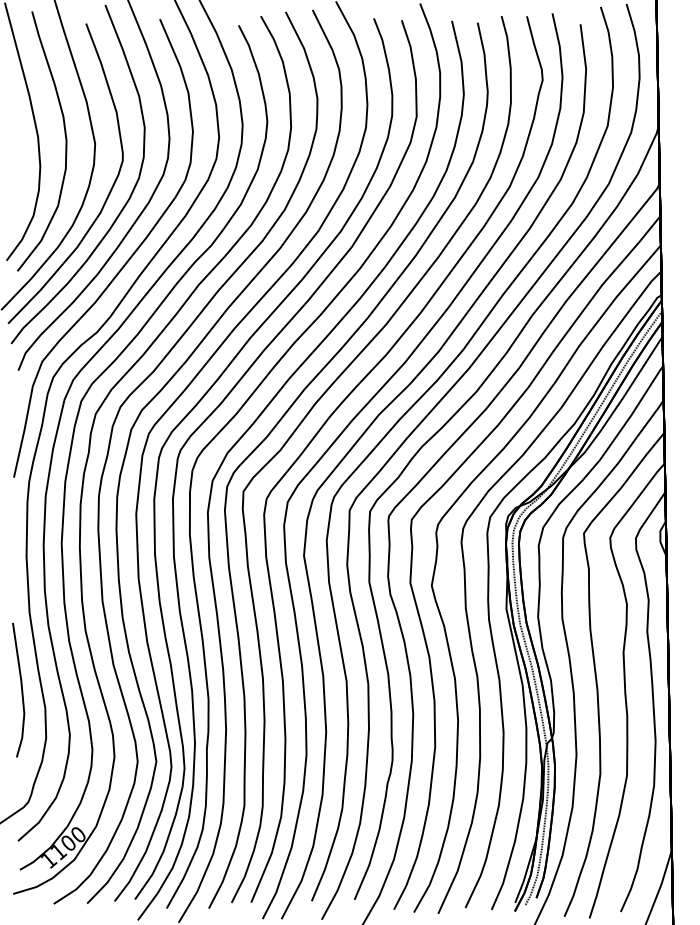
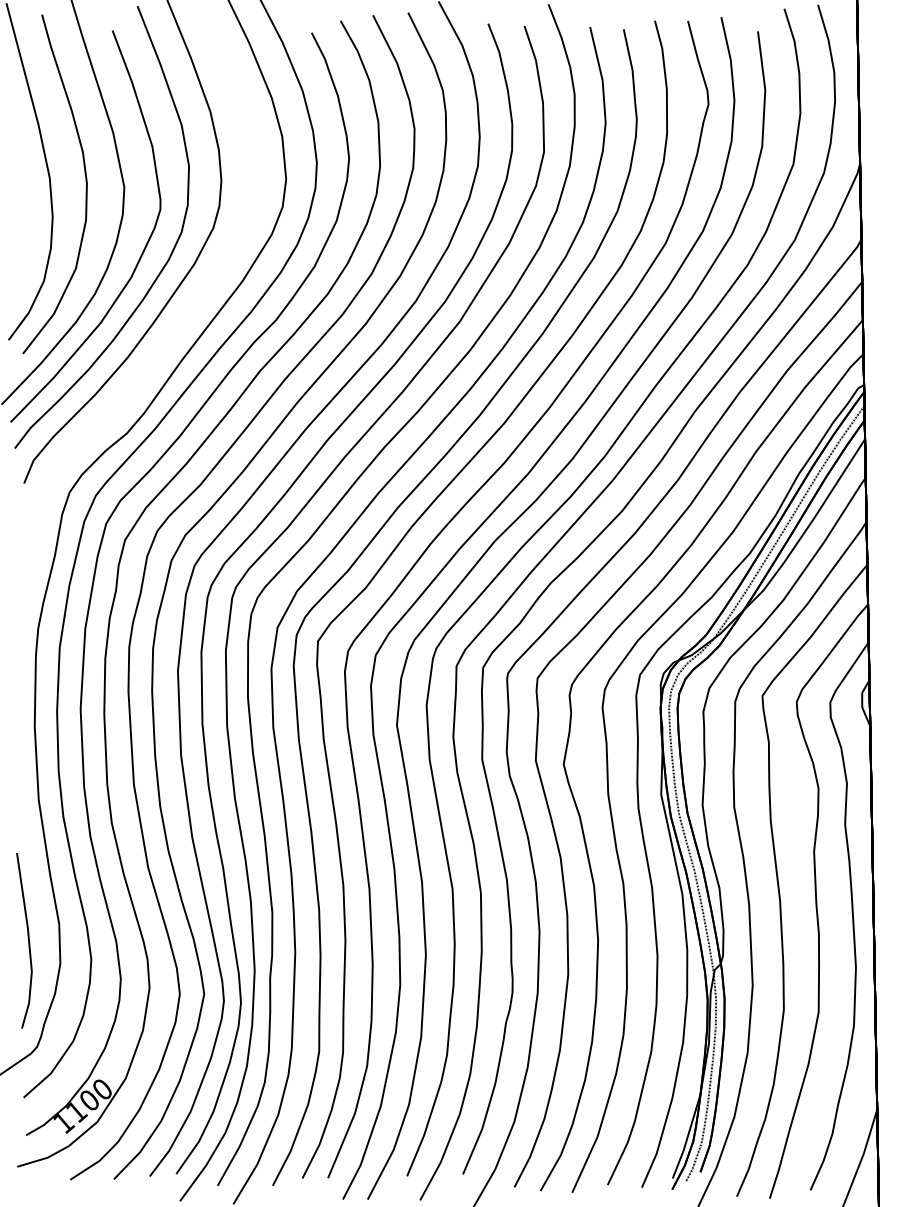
curve: (124, 264) -> (162, 344), removed
line: (21, 688) -> (27, 938), moved

